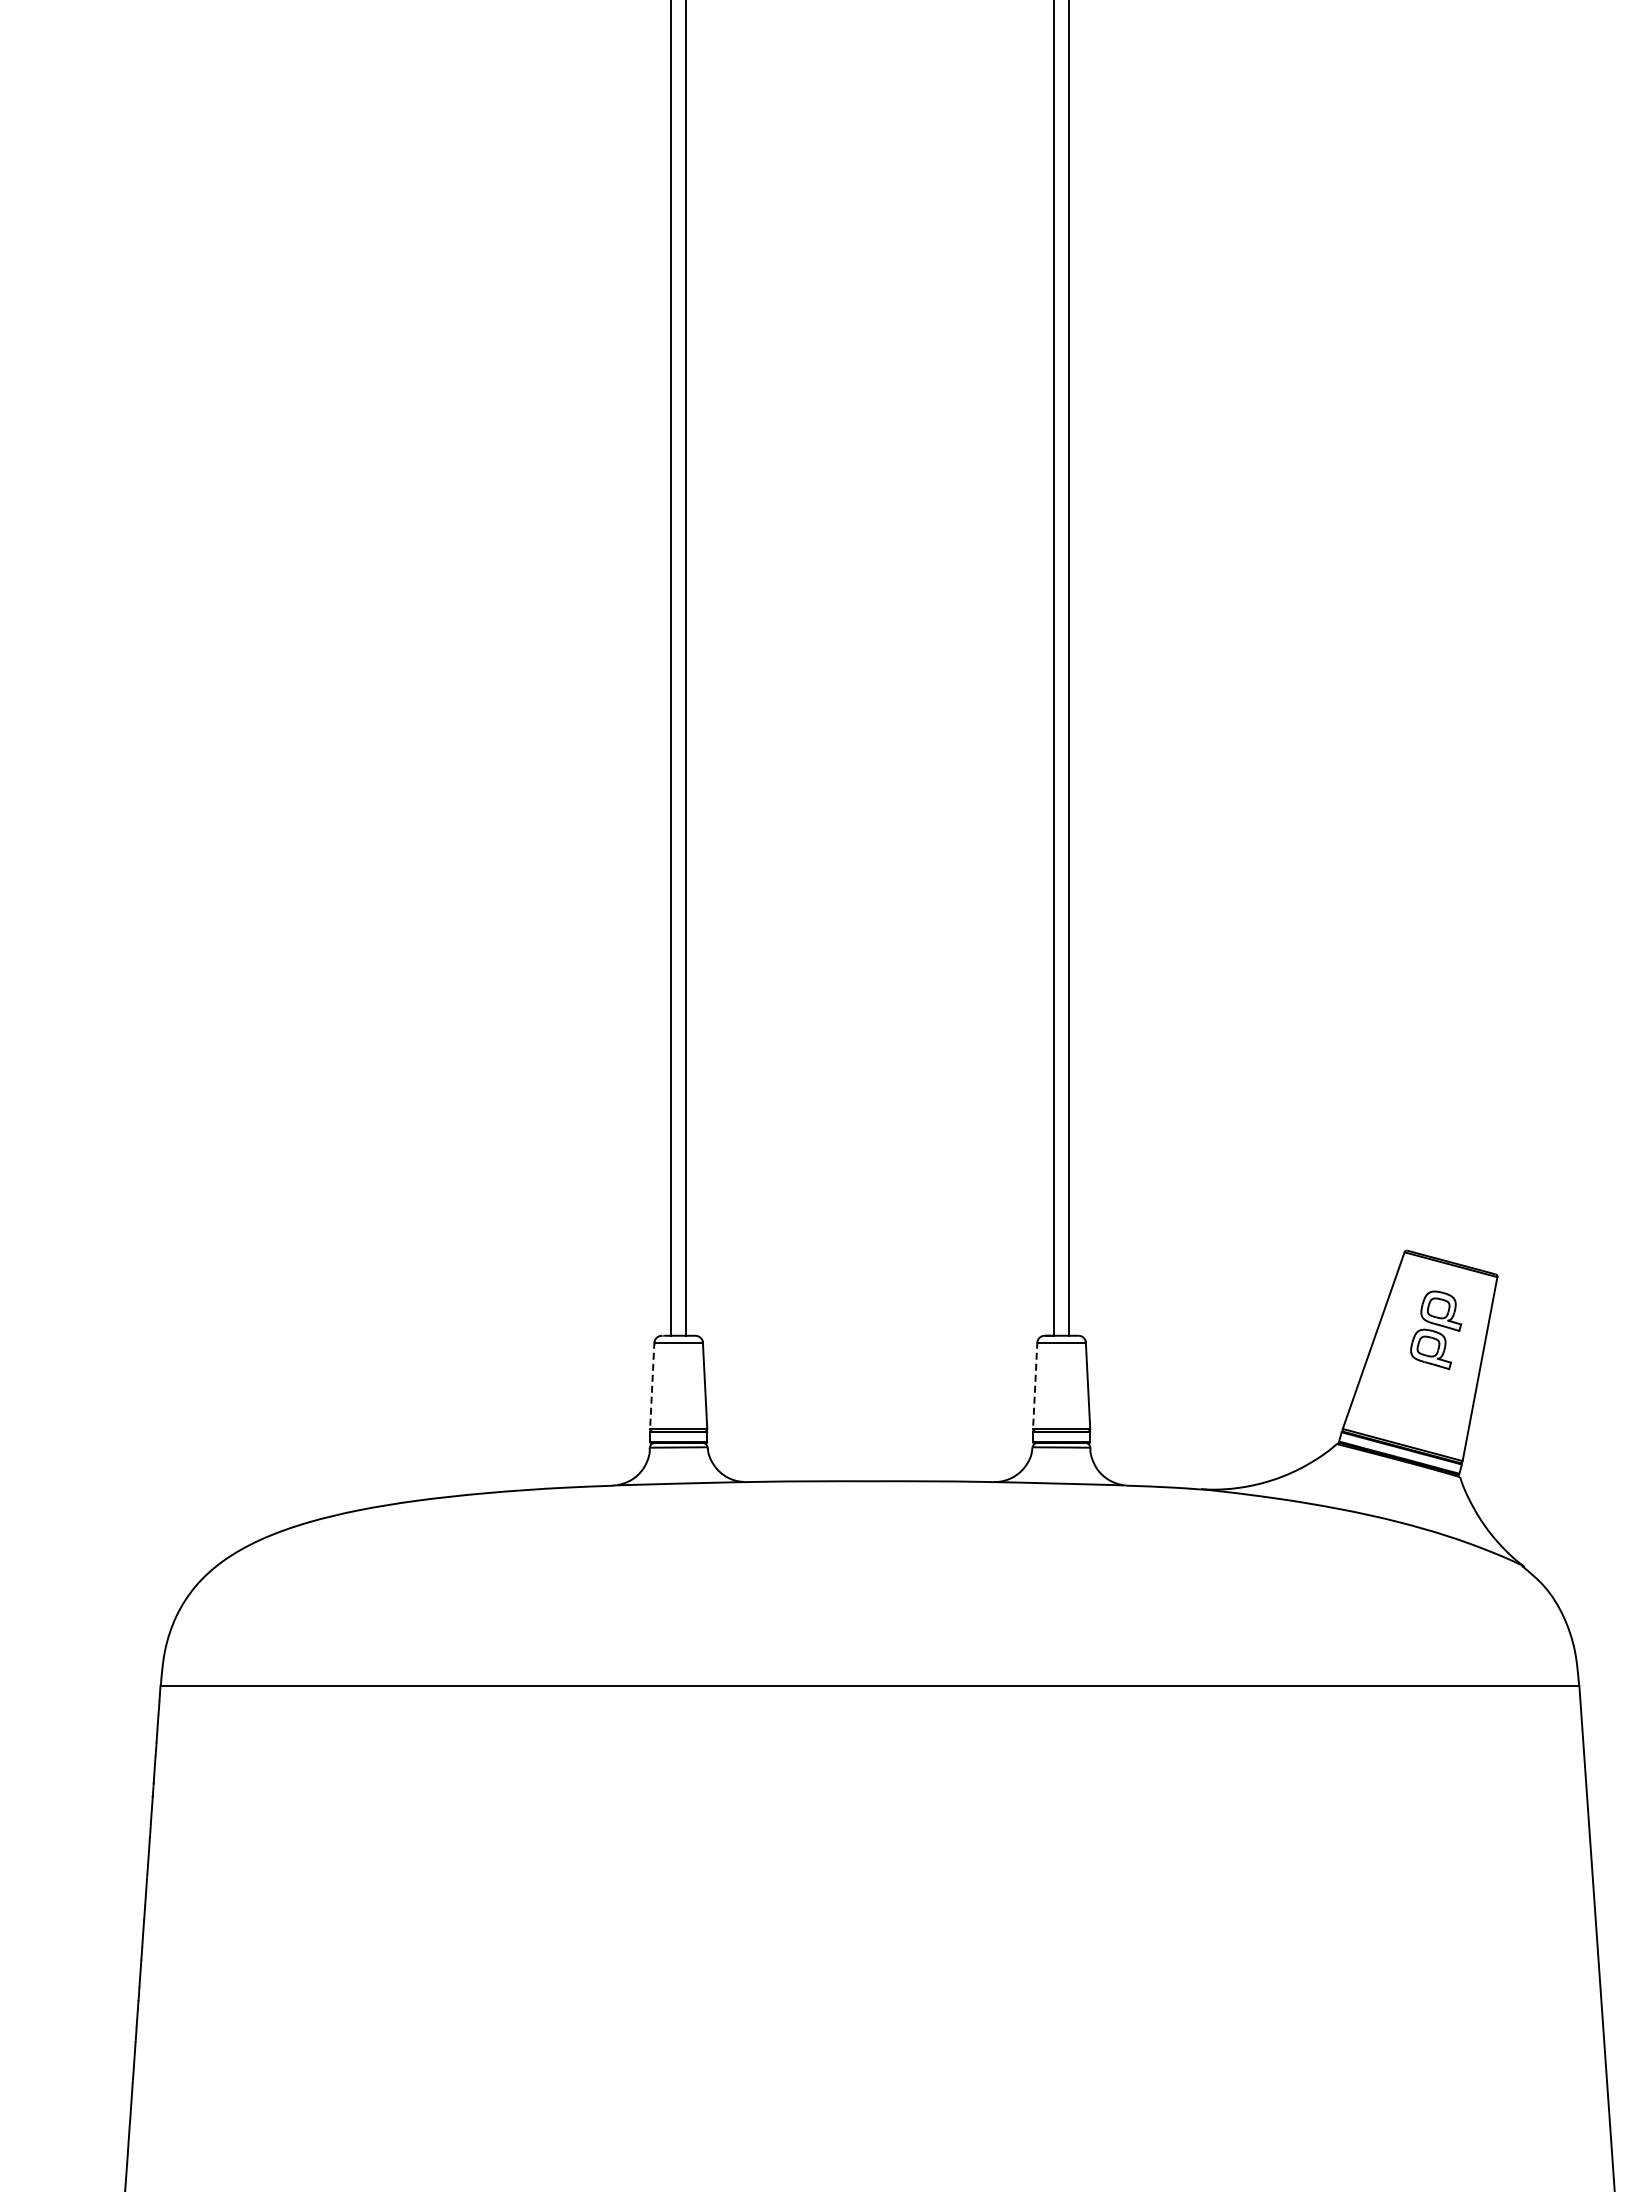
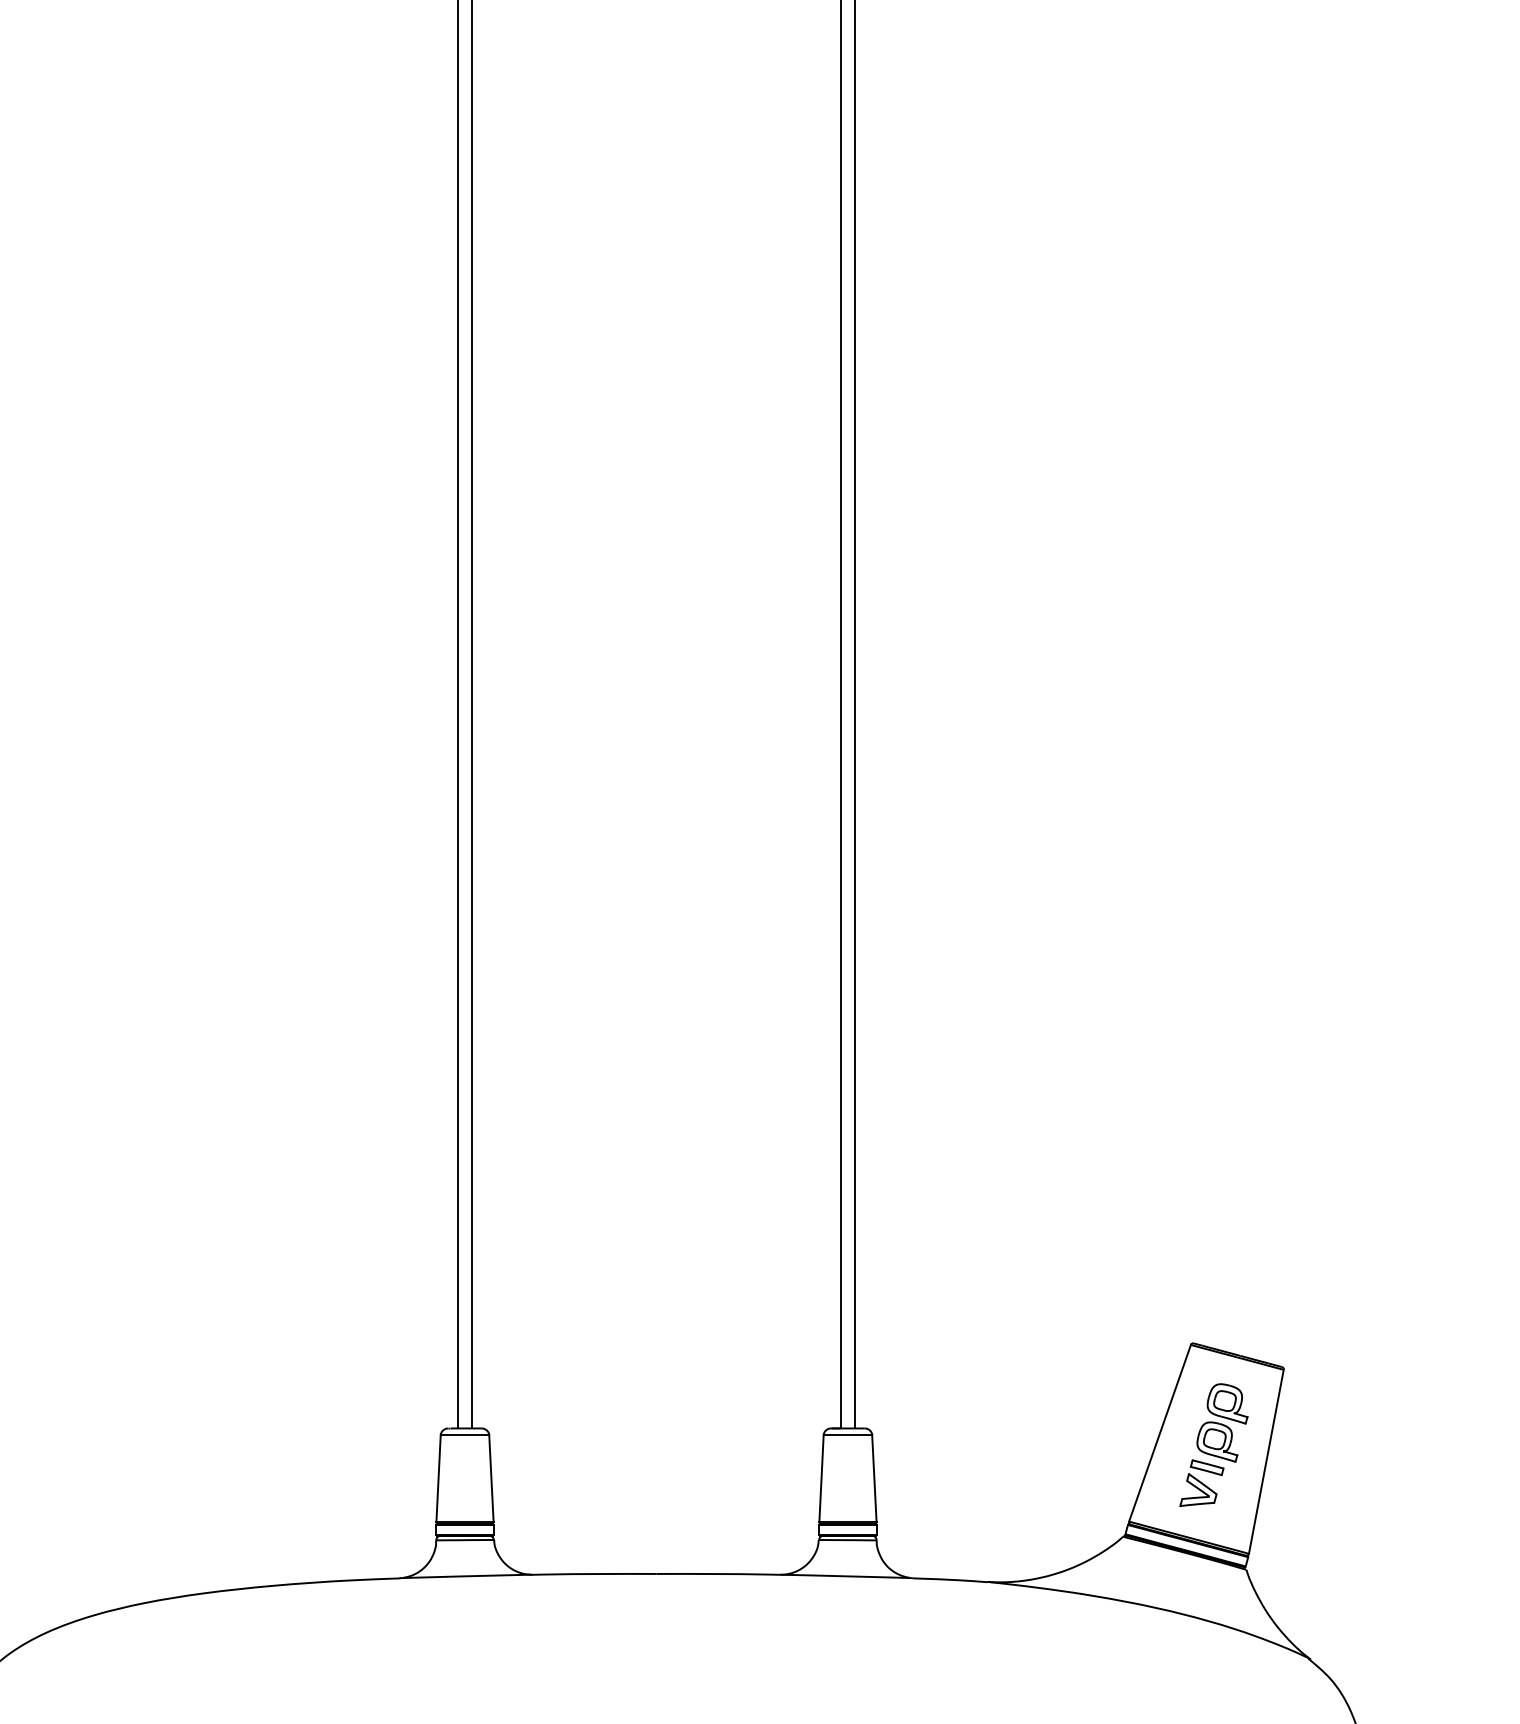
line: (652, 1385) -> (438, 1478), dashed -> solid
line: (1035, 1385) -> (821, 1478), dashed -> solid
part: (1415, 1390) -> (1201, 1483), added

